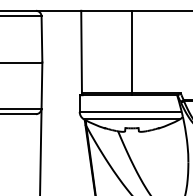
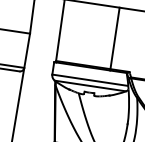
line: (132, 52) -> (115, 38), moved

